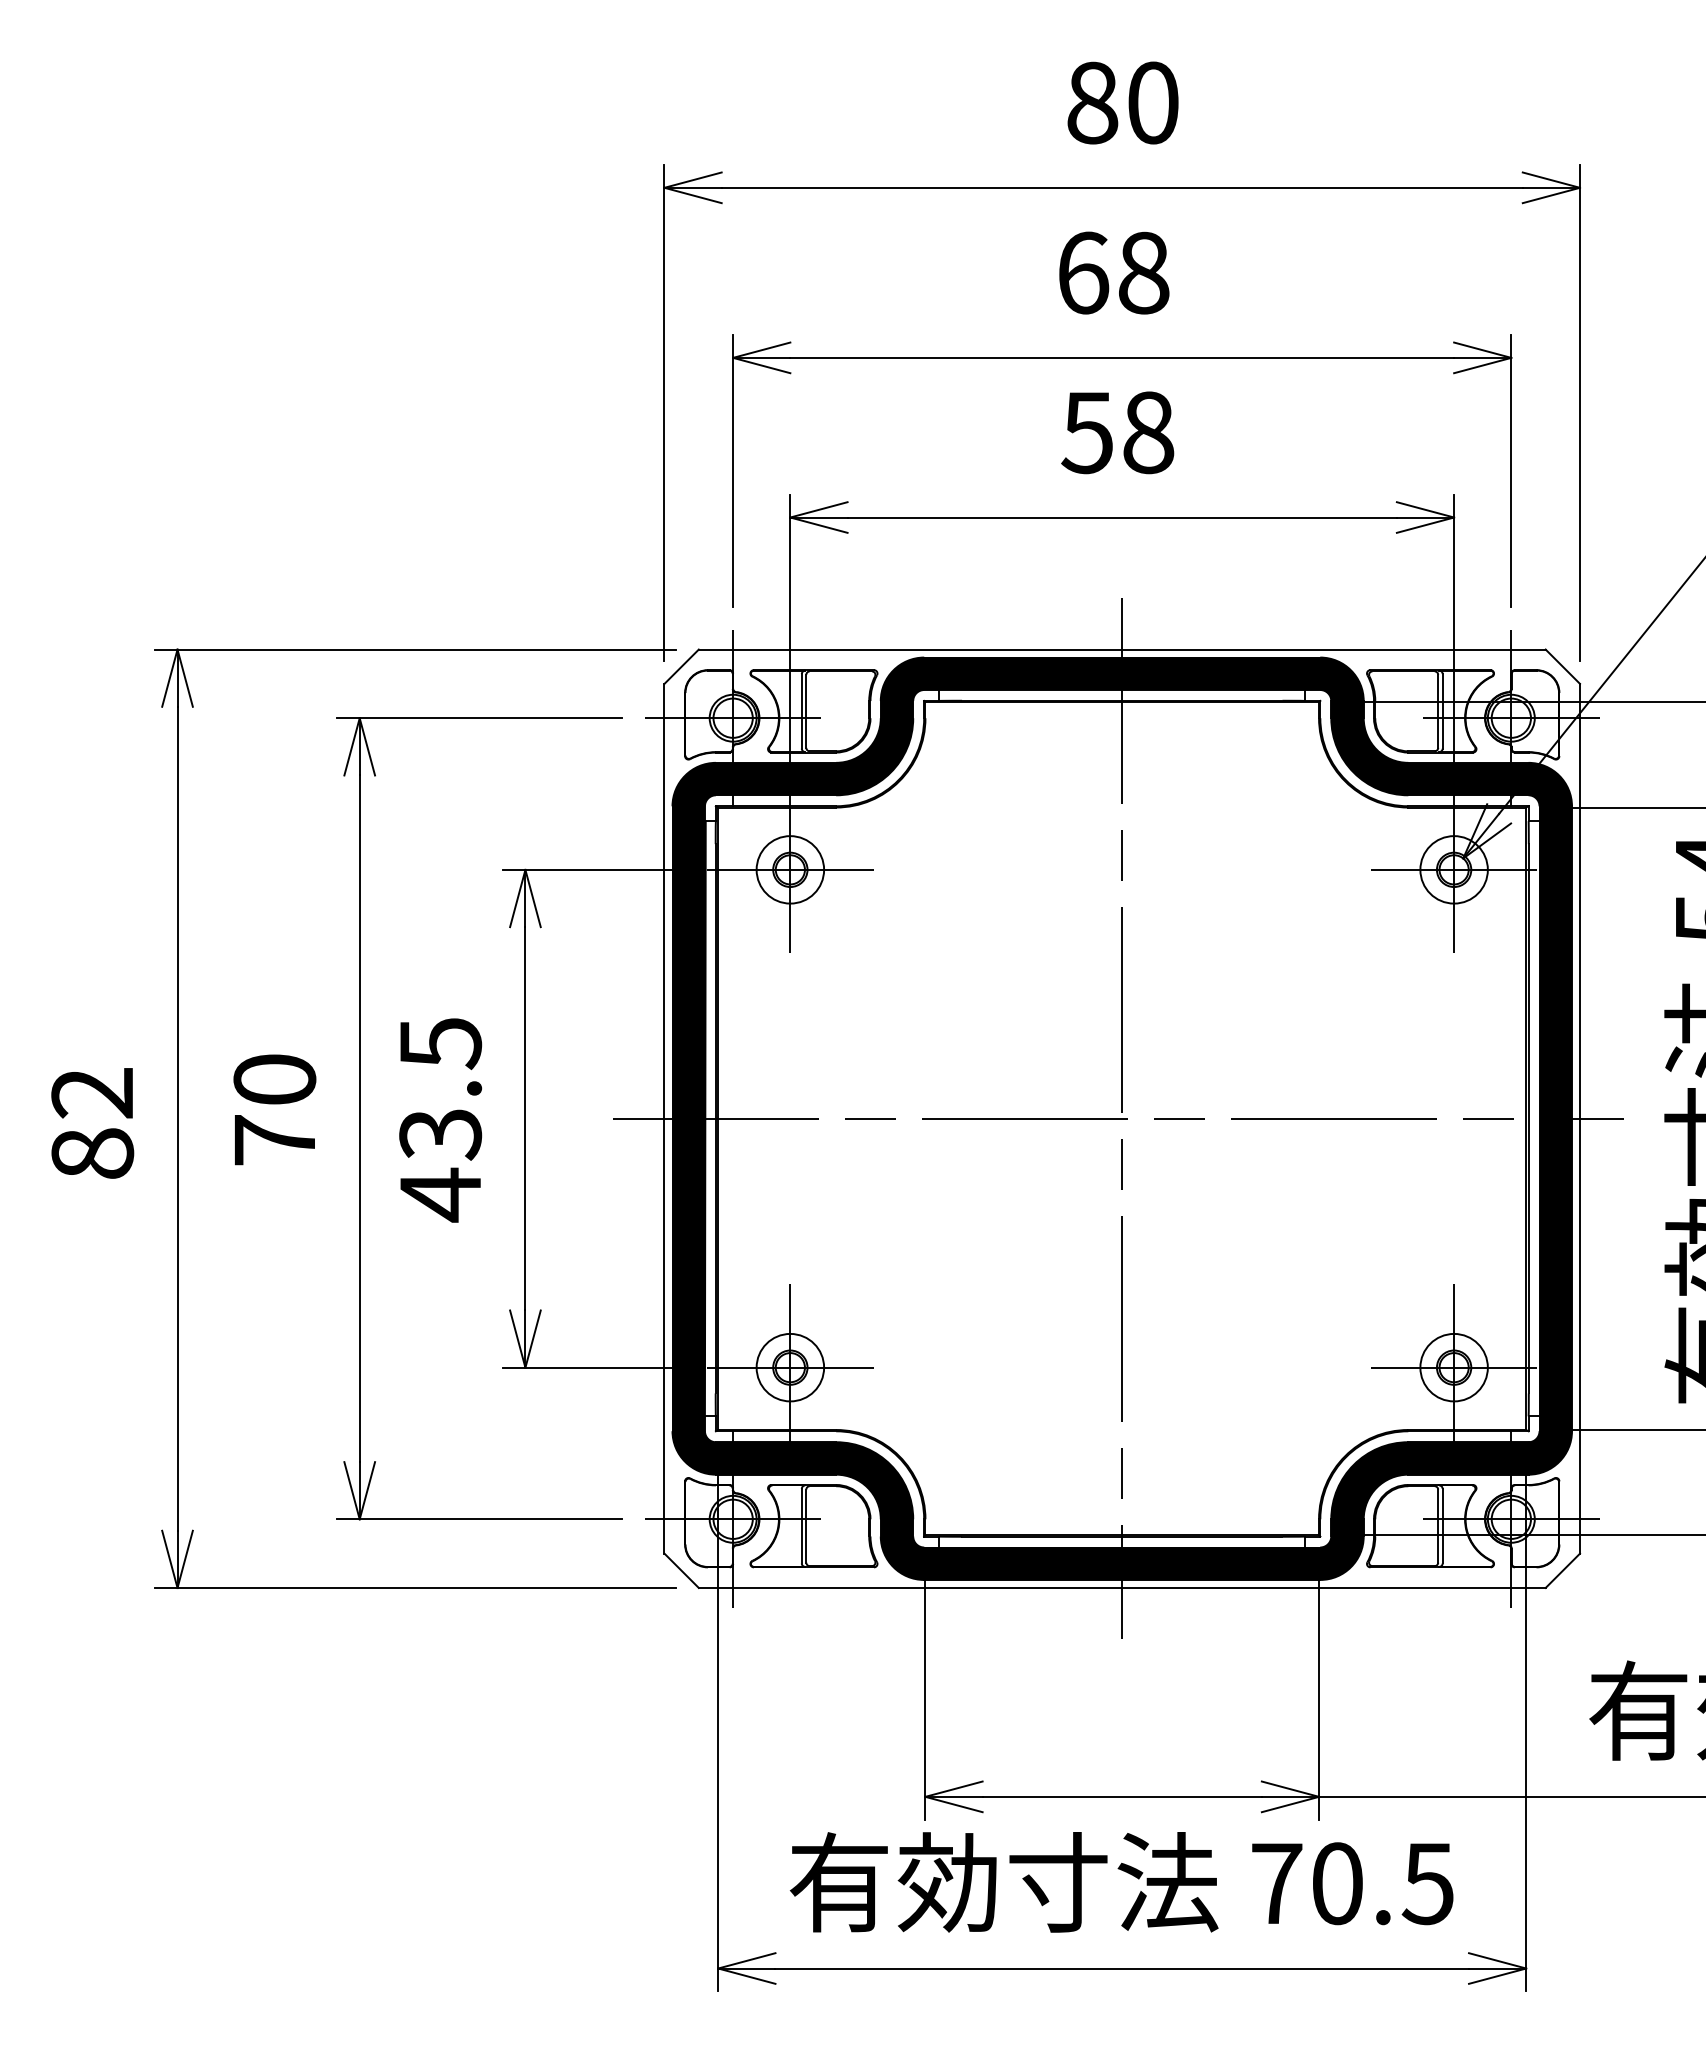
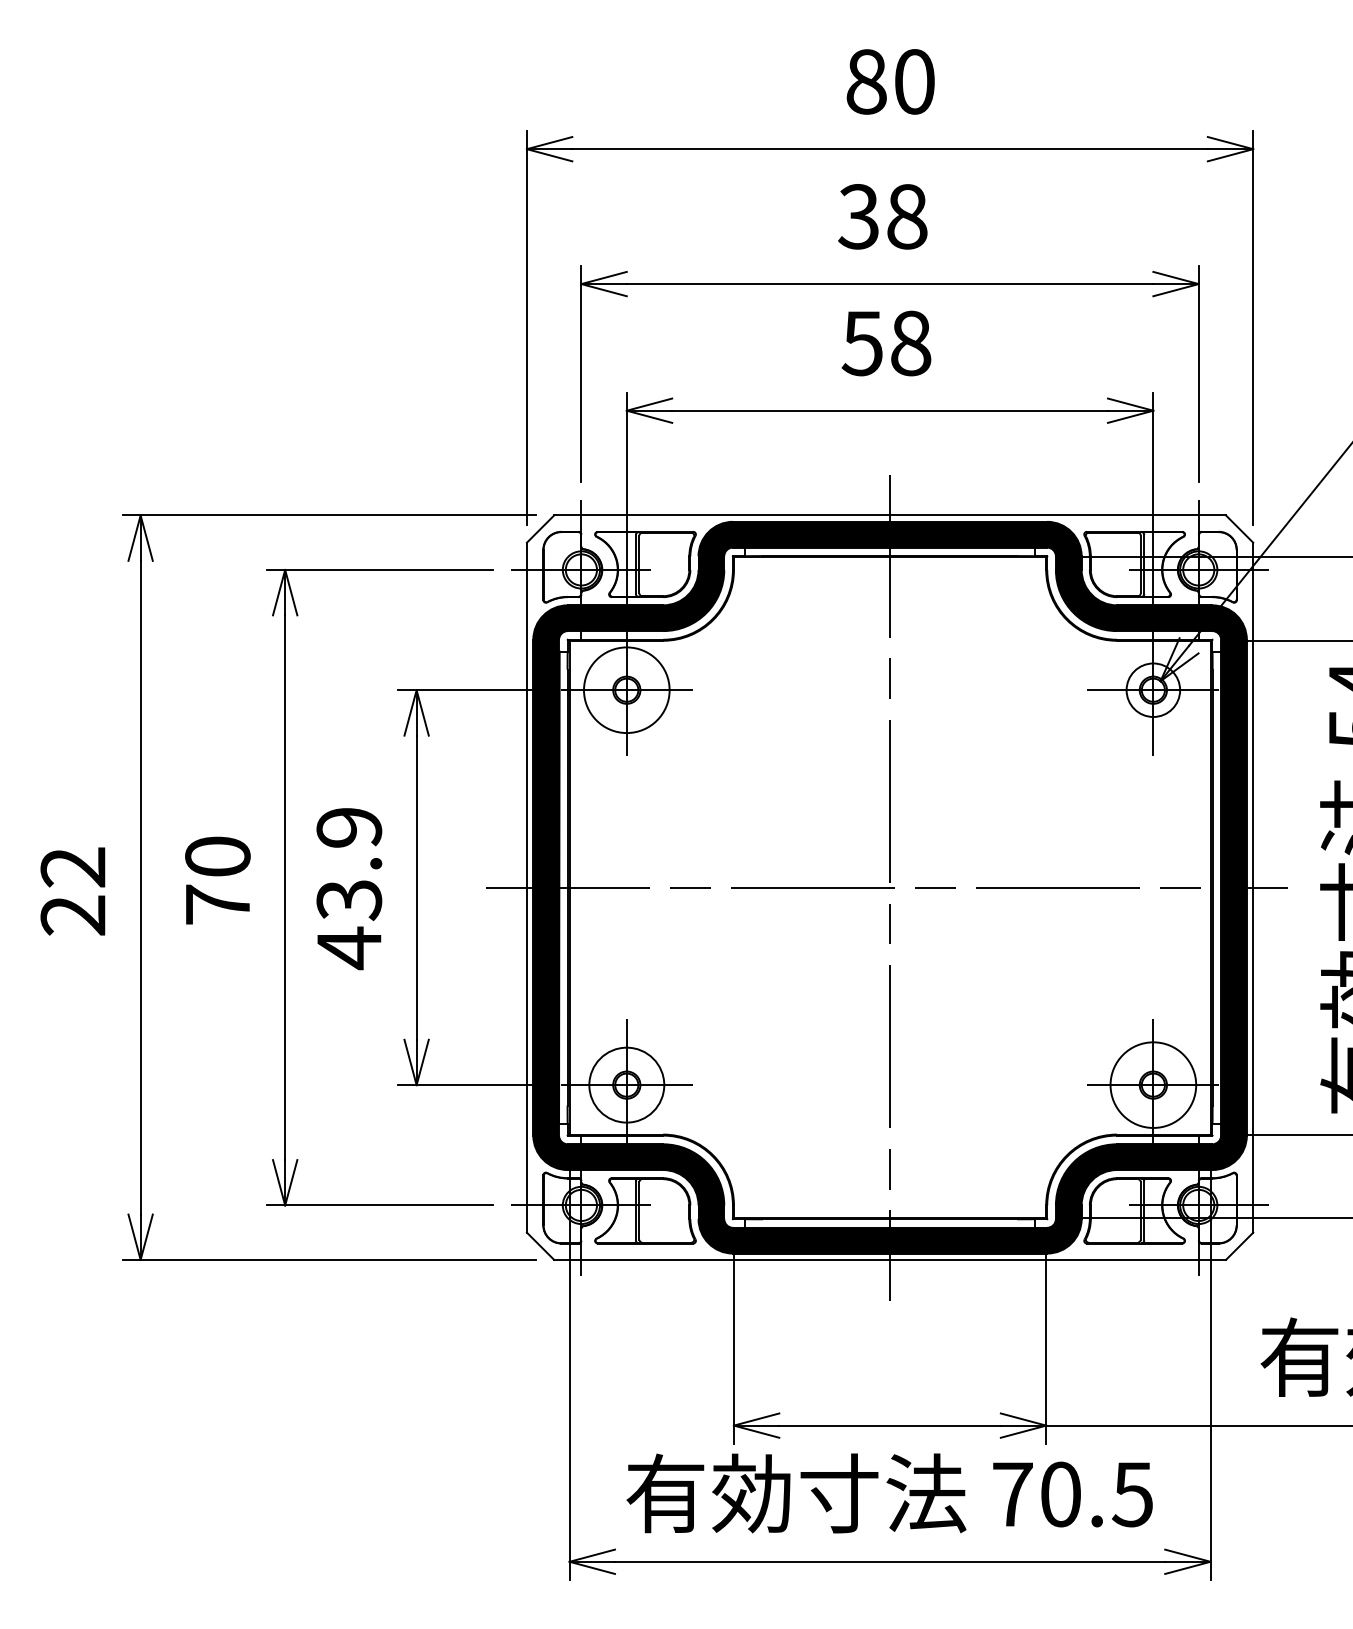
text: (1082, 272) -> (858, 216), 68 -> 38
circle: (790, 869) -> (626, 689), size x1.6
text: (440, 1044) -> (349, 828), 43.5 -> 43.9
text: (92, 1153) -> (73, 915), 82 -> 22
circle: (790, 1367) -> (626, 1085), size x1.4
circle: (1453, 1367) -> (1152, 1085), size x1.6

